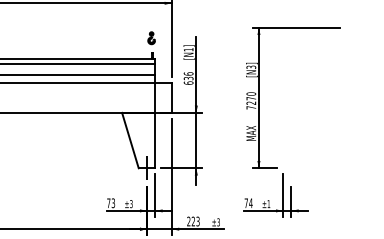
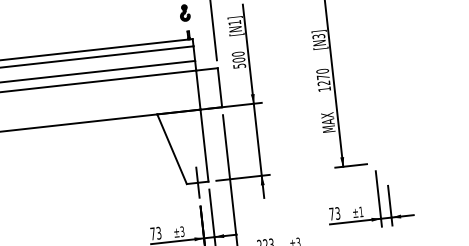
text: (188, 78) -> (238, 60), 636 -> 500
text: (251, 107) -> (324, 88), 7270 -> 1270
text: (250, 203) -> (337, 213), 74 -> 73

